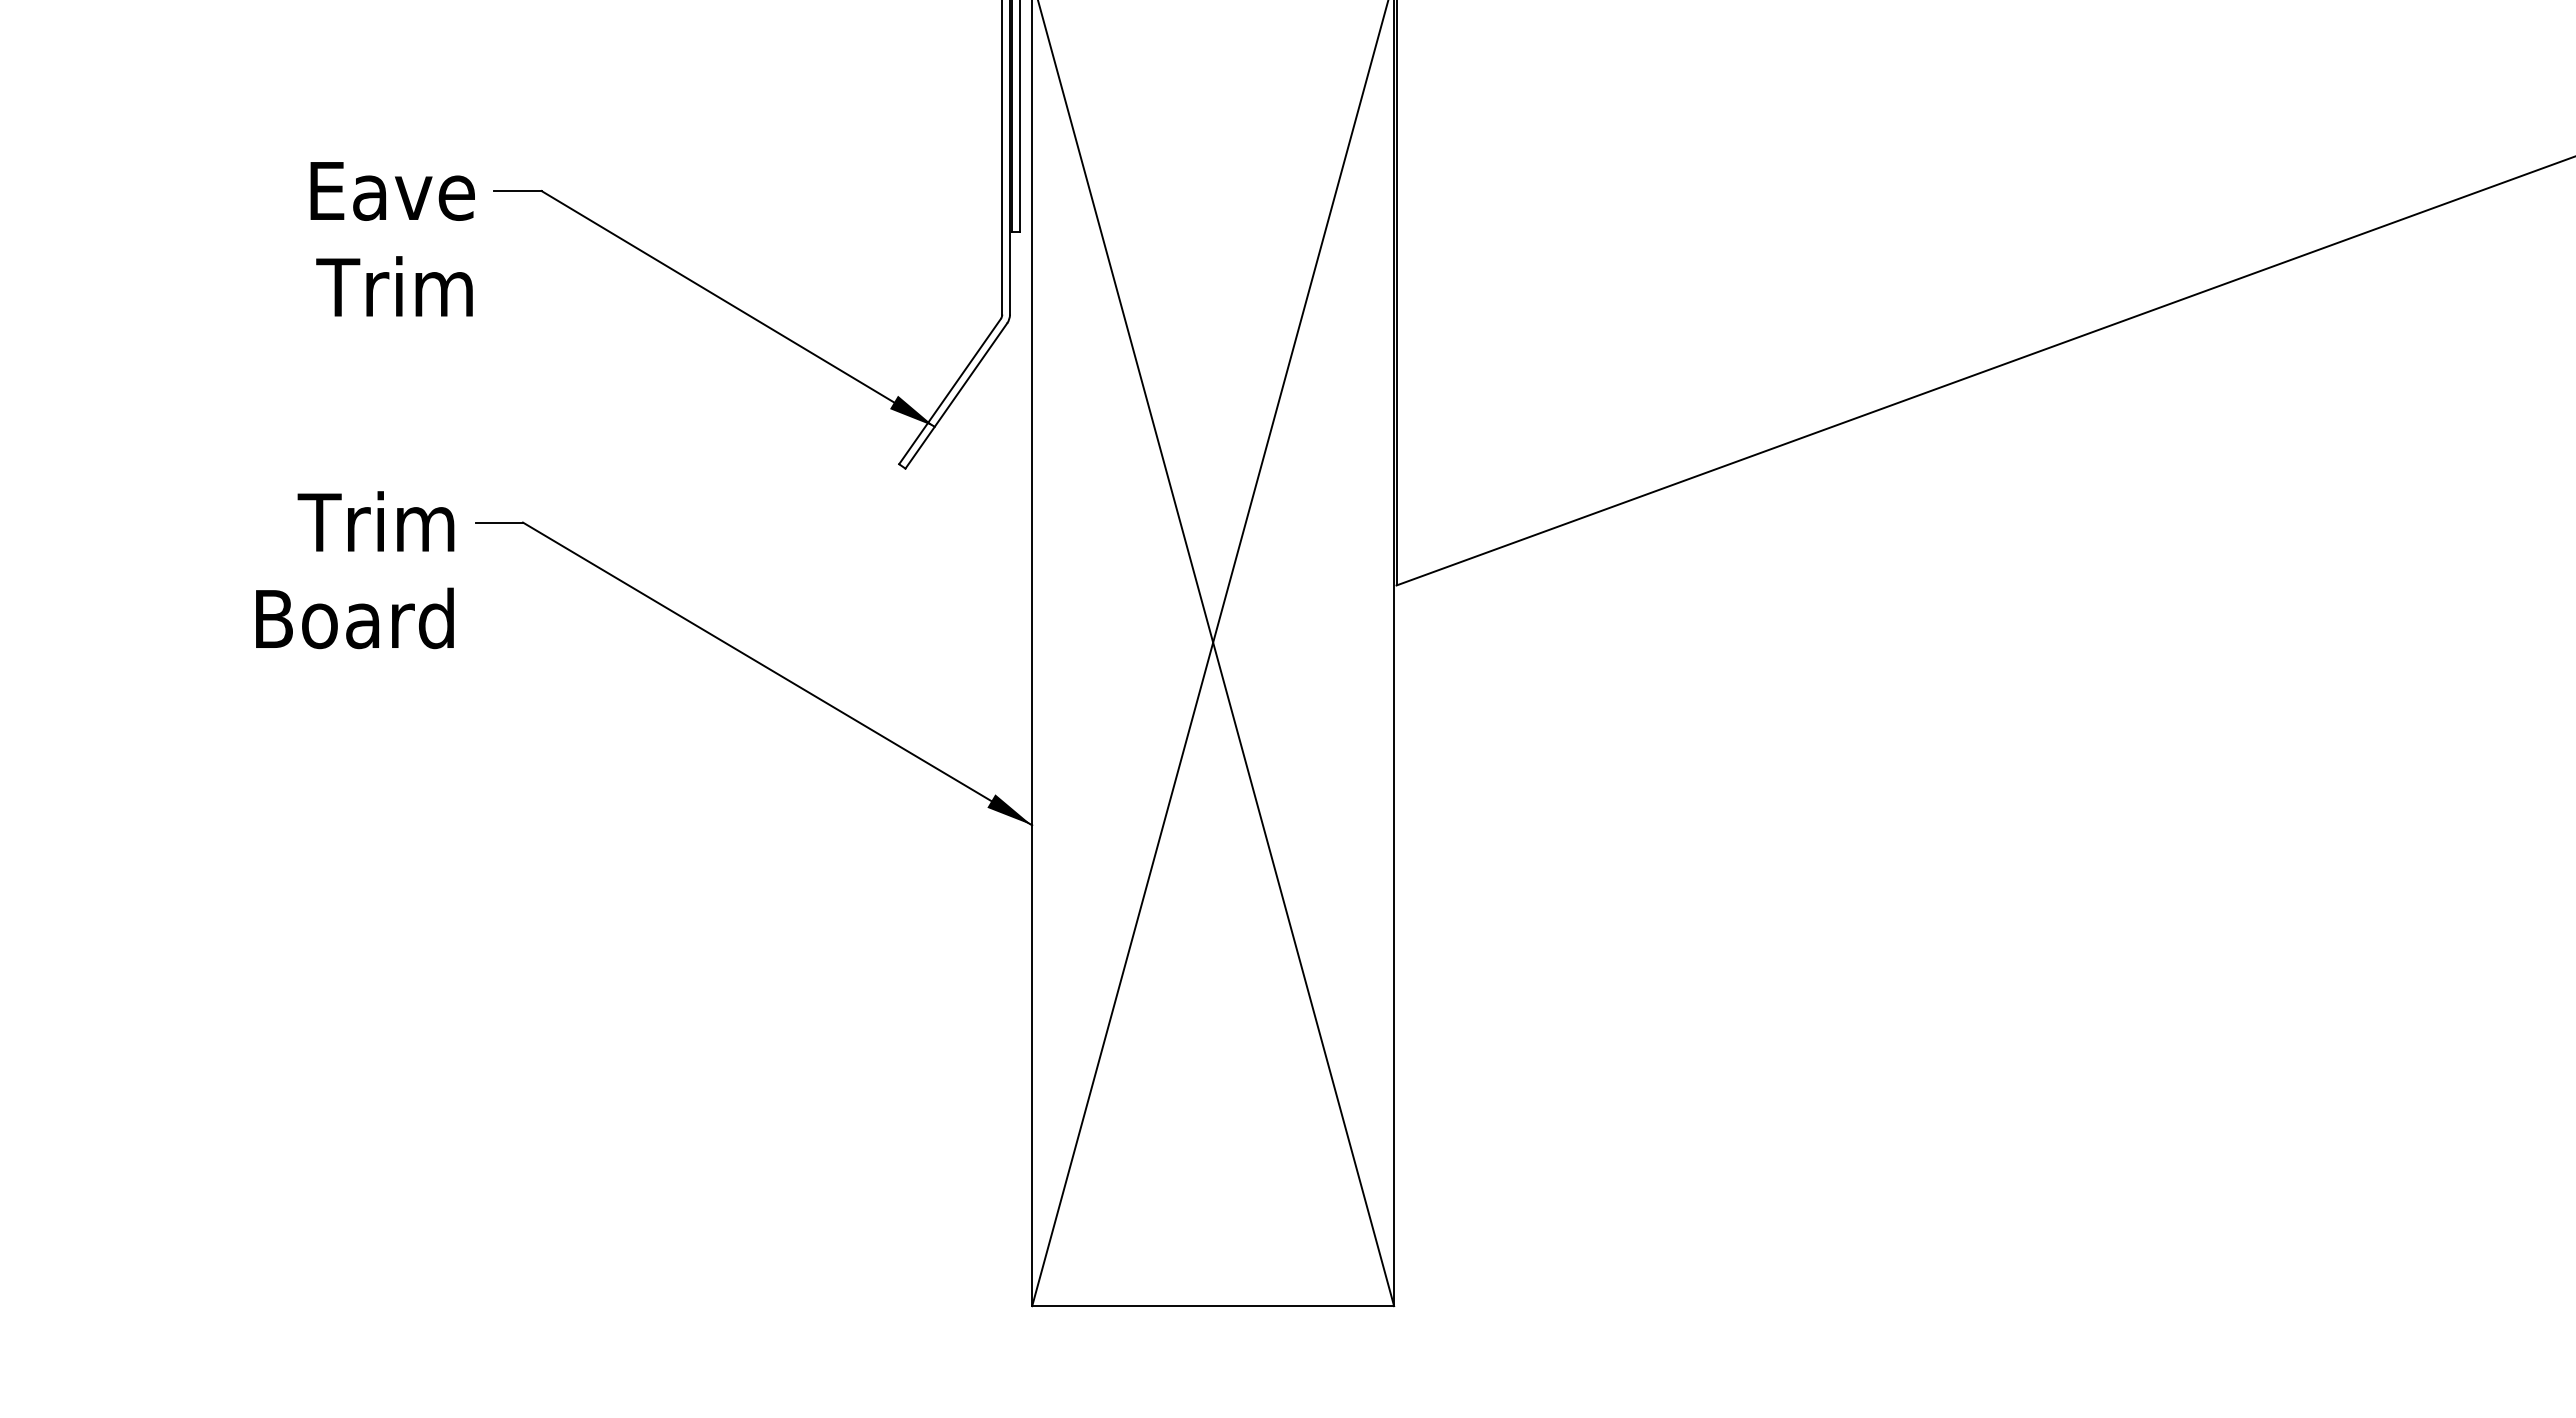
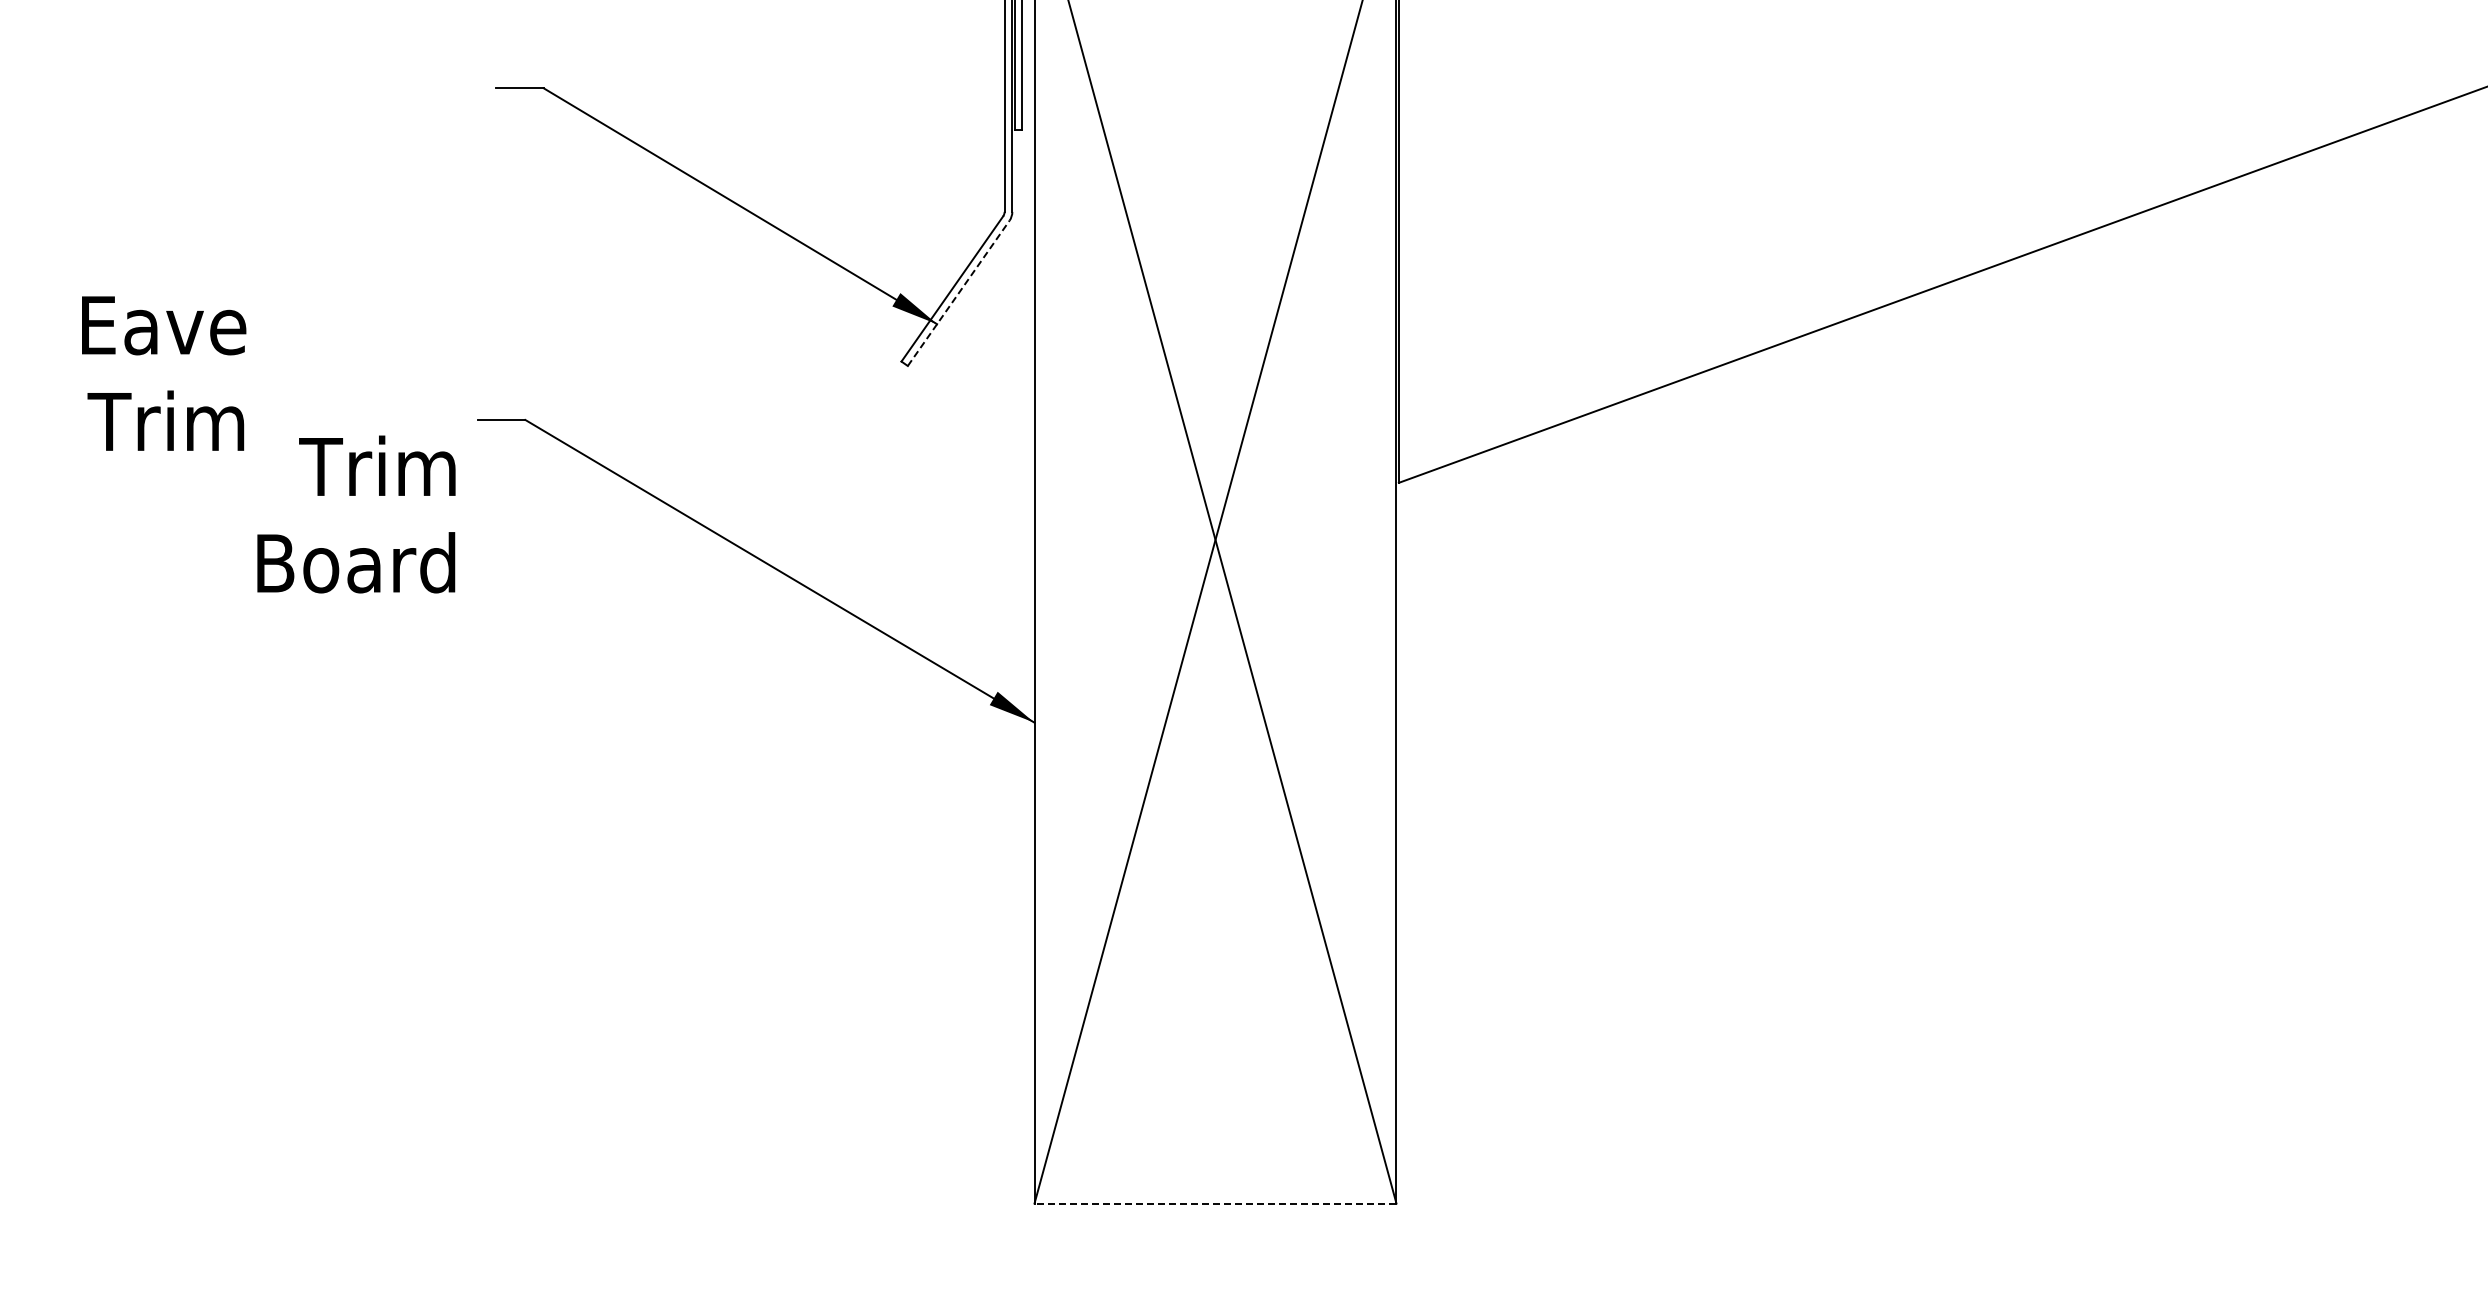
text: (392, 239) -> (163, 373), moved
line: (956, 396) -> (958, 293), solid -> dashed
text: (355, 570) -> (356, 514), moved
line: (1213, 1306) -> (1215, 1203), solid -> dashed

